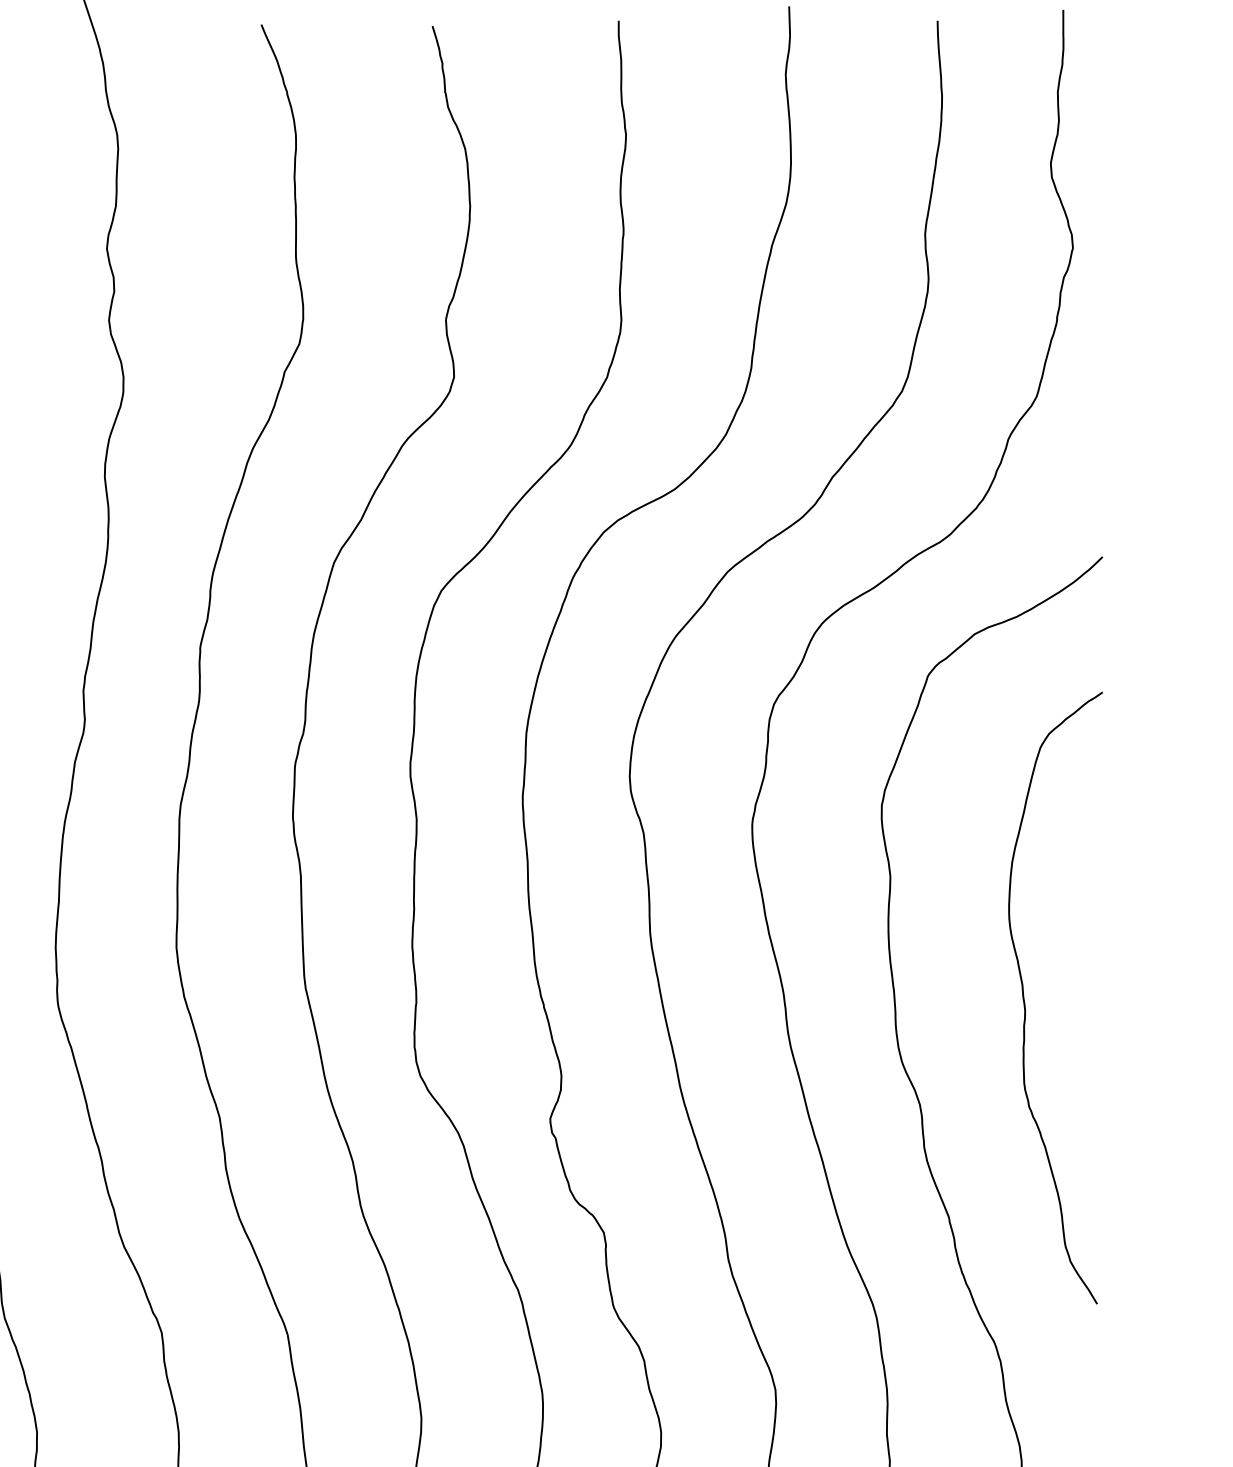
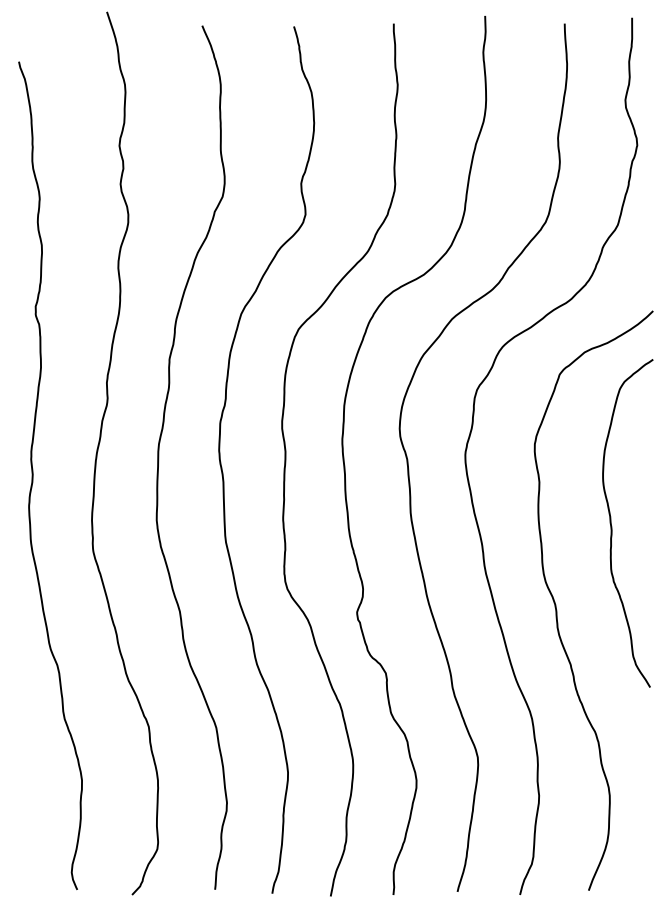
curve: (1026, 1003) -> (612, 526), moved

